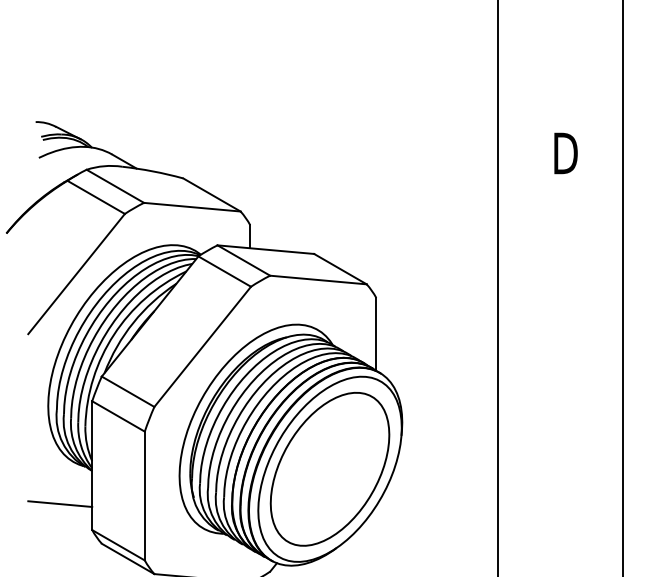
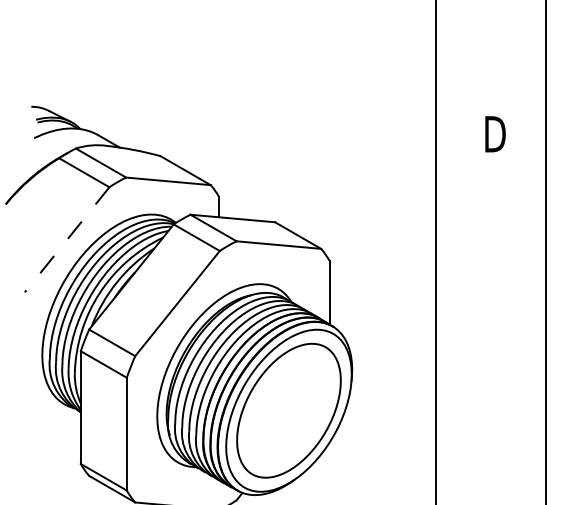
line: (76, 274) -> (67, 240), solid -> dashed
line: (60, 503) -> (53, 440), removed

